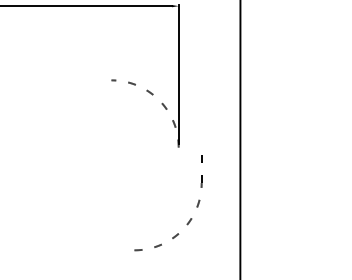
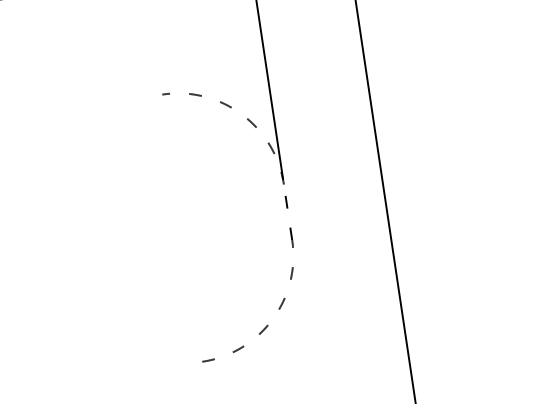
part: (189, 219) -> (281, 300), moved

